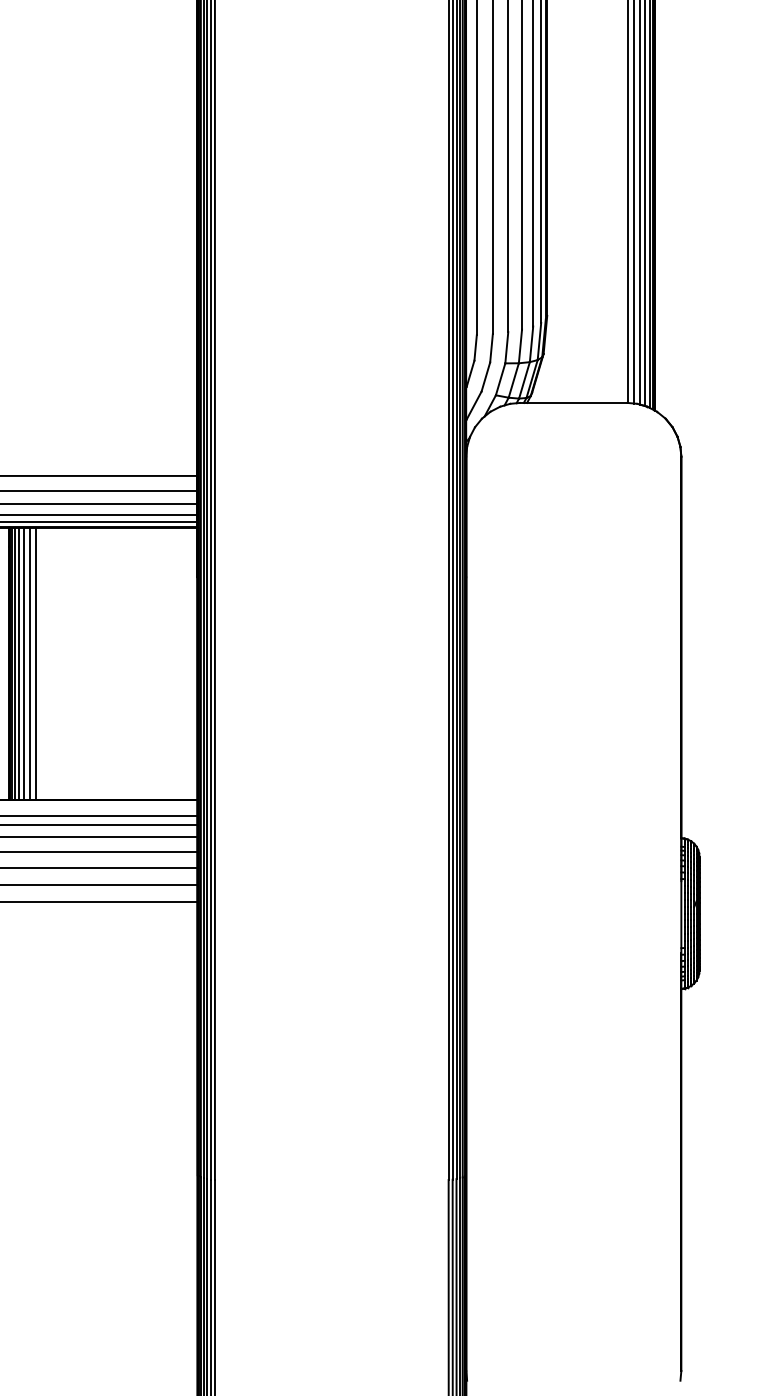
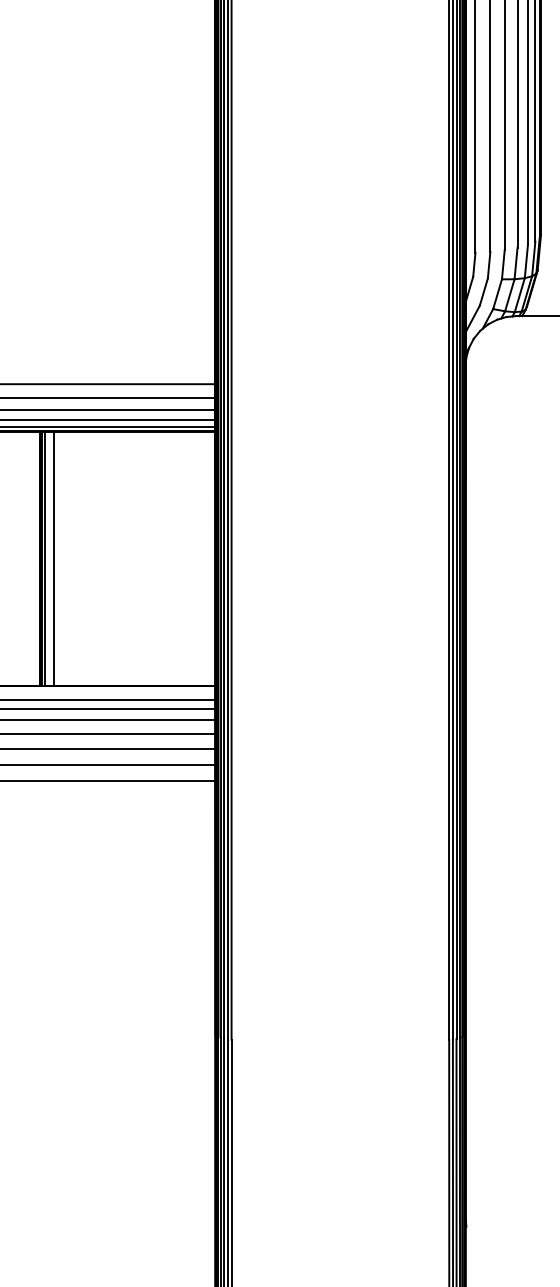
line: (18, 663) -> (48, 558), removed
line: (29, 663) -> (58, 558), removed
line: (35, 663) -> (64, 558), removed

